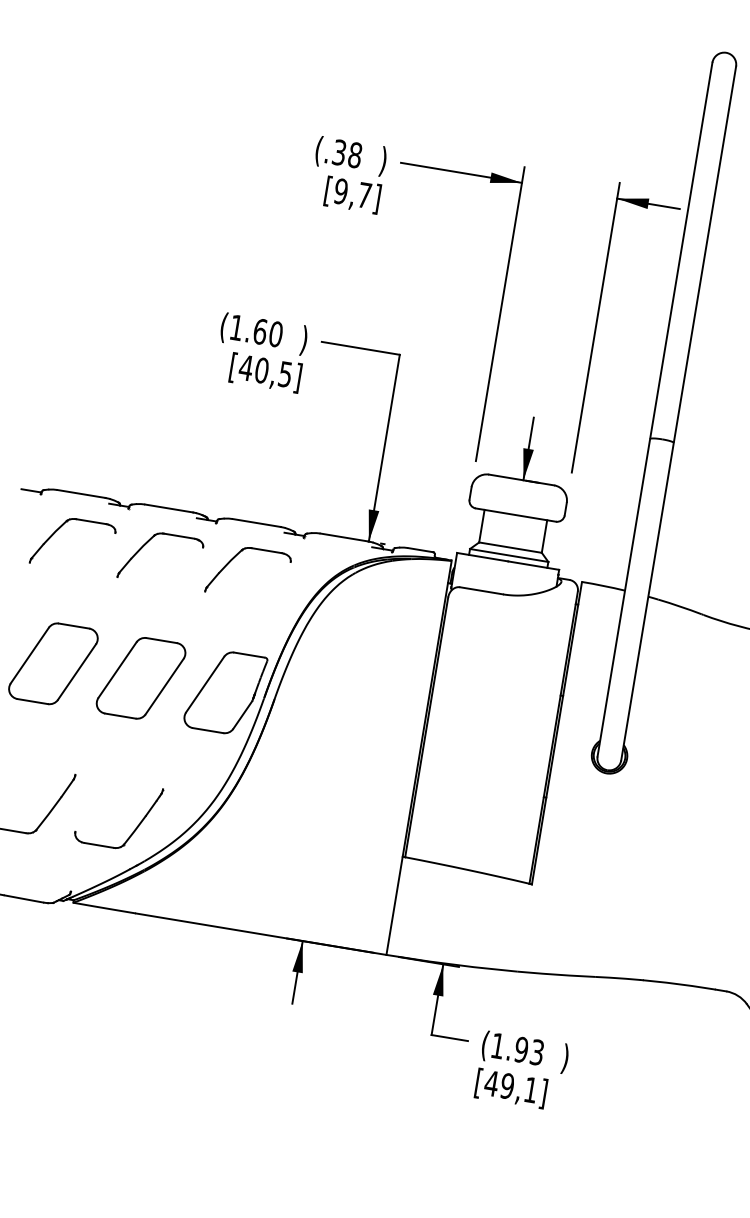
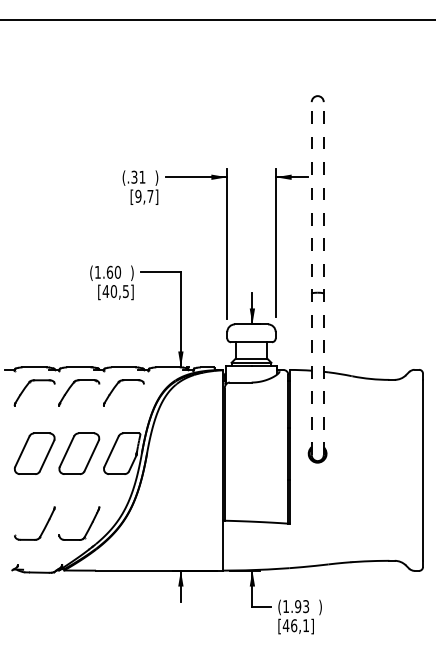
text: (355, 153) -> (142, 176), (.38 -> (.31
line: (654, 409) -> (311, 278), solid -> dashed
line: (678, 413) -> (323, 278), solid -> dashed
text: (508, 1085) -> (294, 625), [49,1] -> [46,1]

